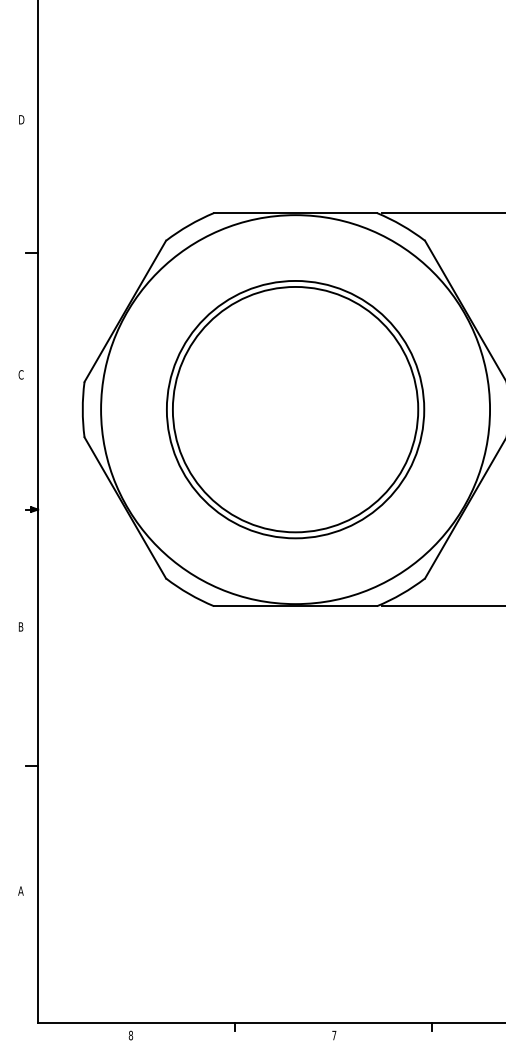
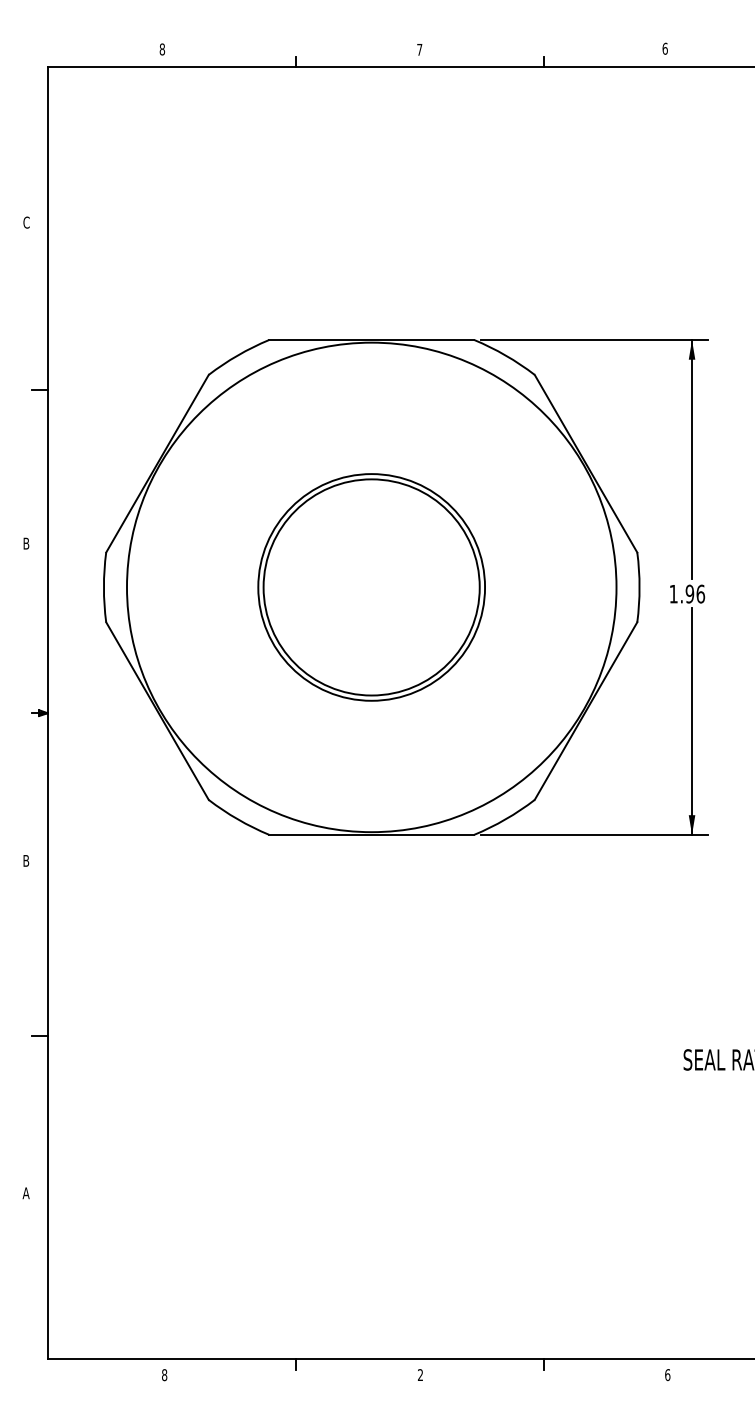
text: (21, 119) -> (26, 222), D -> C
text: (21, 374) -> (26, 543), C -> B
part: (295, 409) -> (371, 587), size x0.7
text: (334, 1035) -> (420, 1374), 7 -> 2

